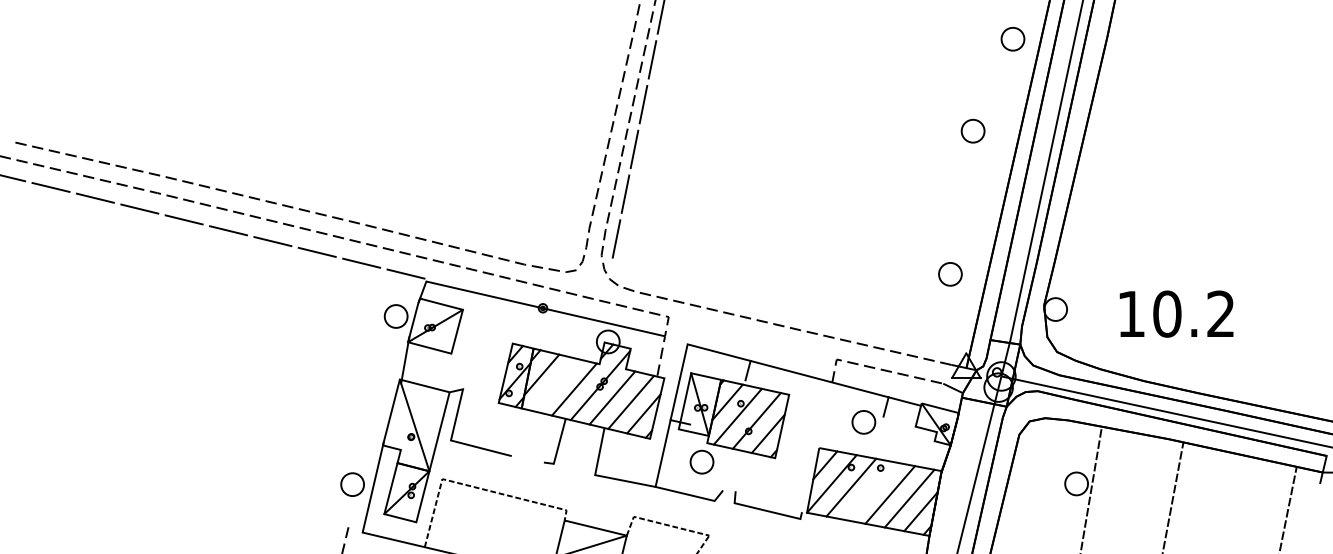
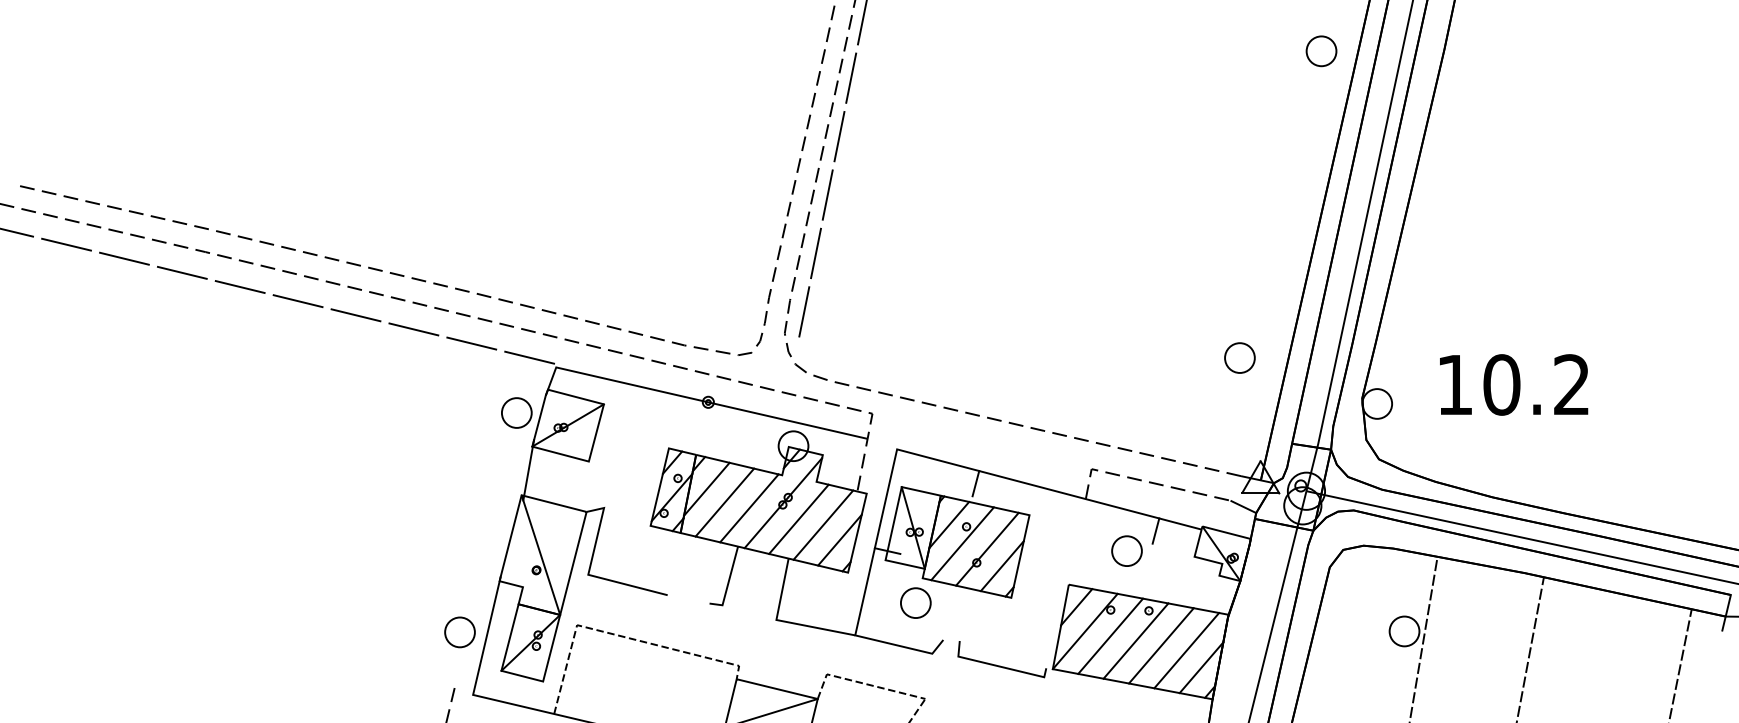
part: (973, 131) -> (1269, 171), removed
text: (1176, 313) -> (1514, 384), moved
line: (555, 385) -> (724, 502), added
line: (870, 490) -> (1135, 640), added

